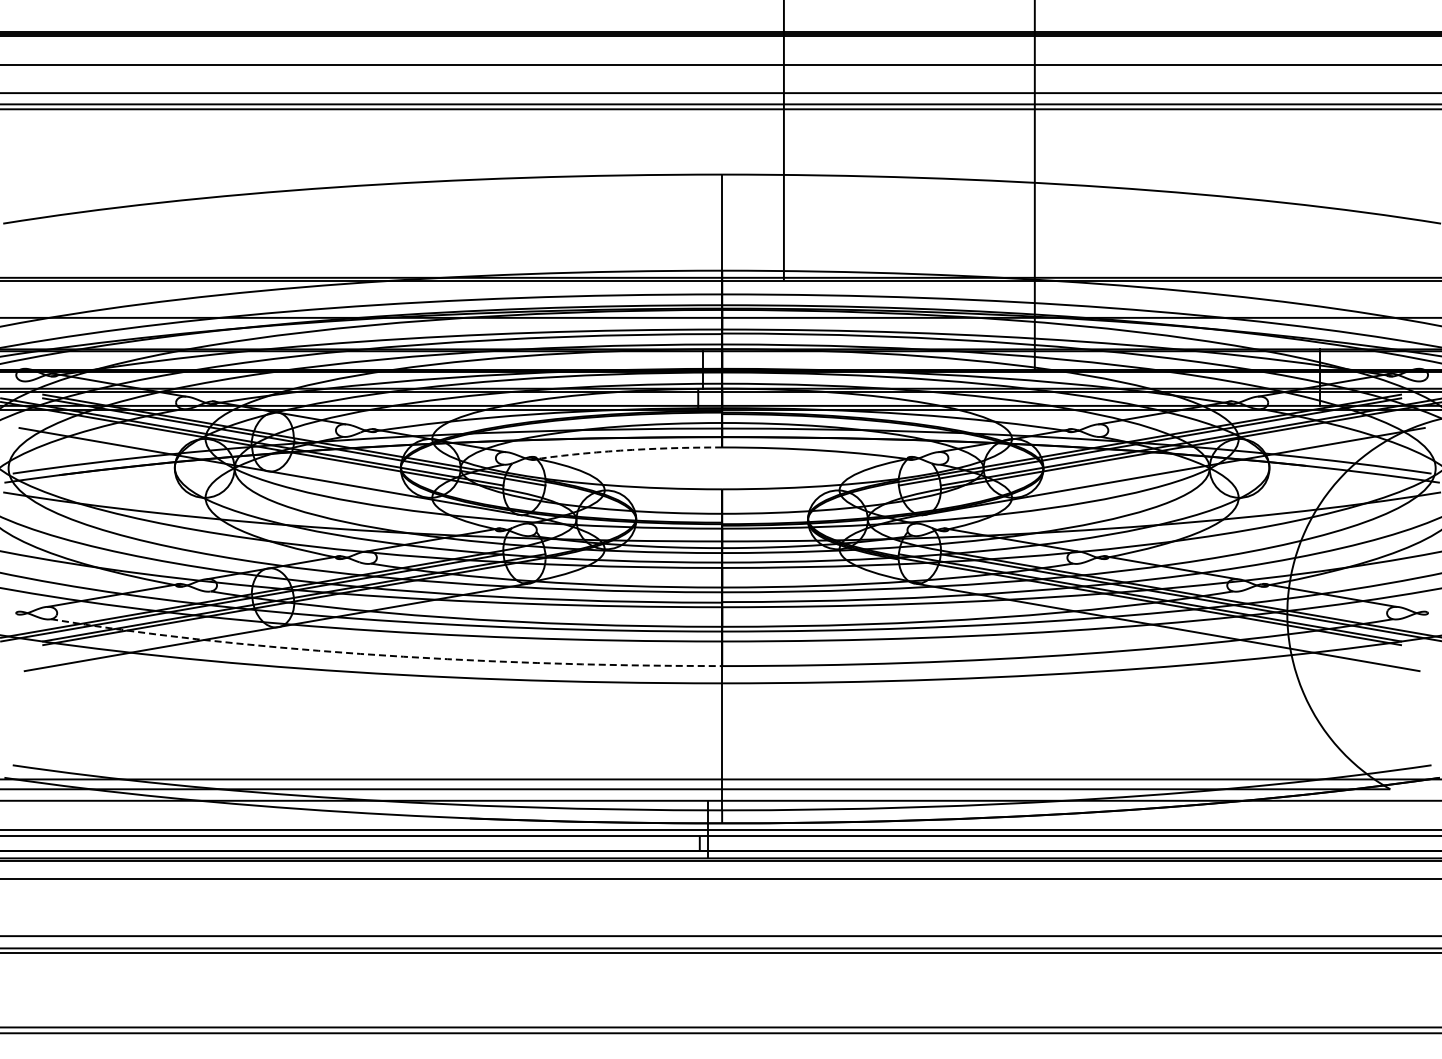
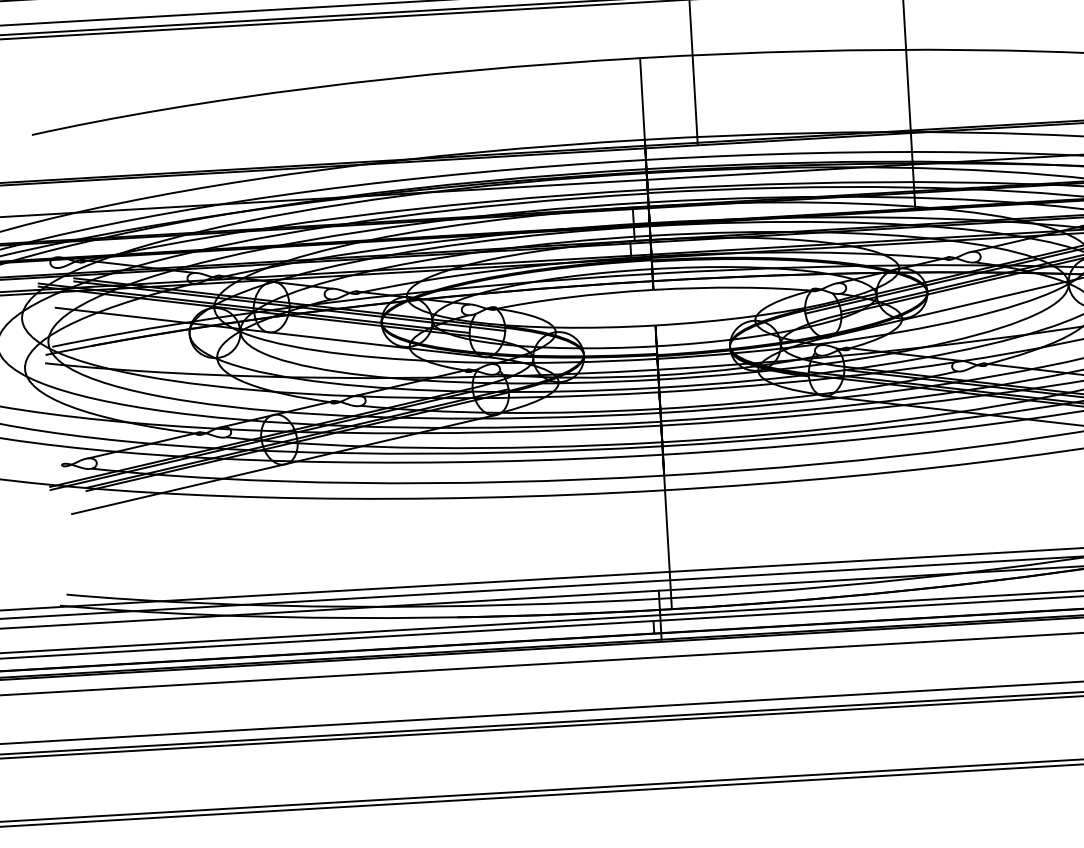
arc: (623, 450) -> (569, 297), dashed -> solid
arc: (382, 655) -> (375, 483), dashed -> solid

